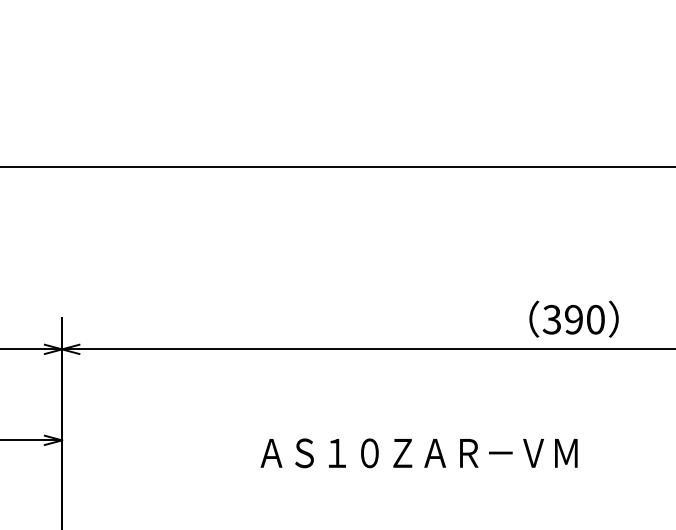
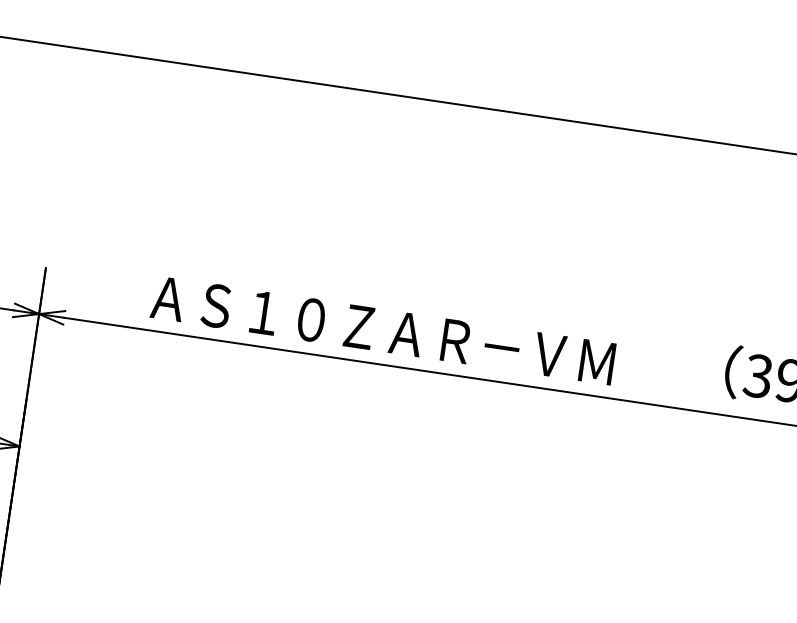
text: (418, 453) -> (382, 330), moved

